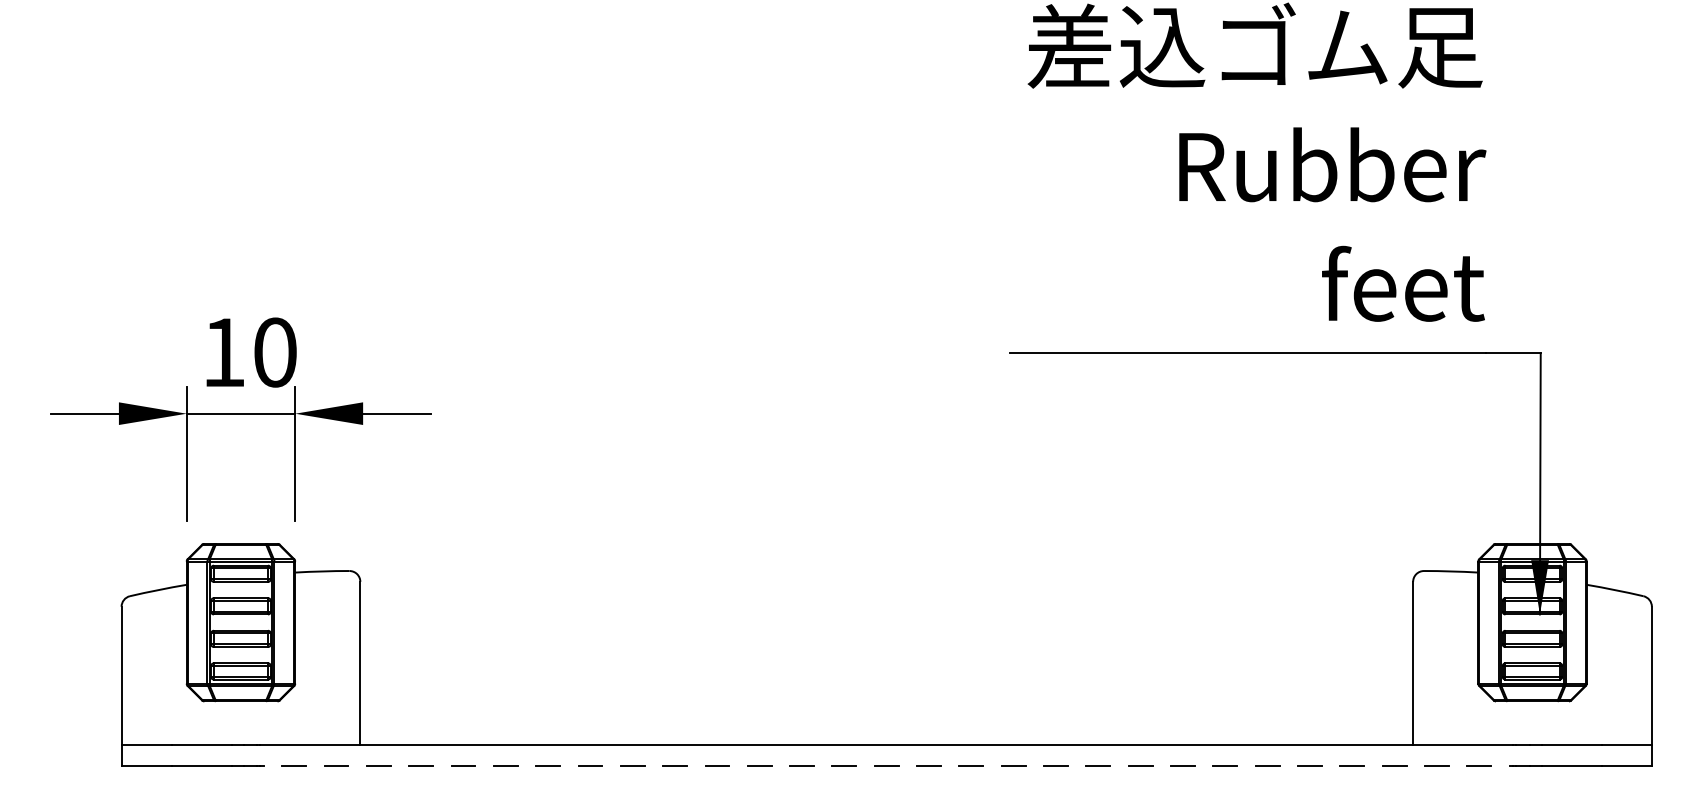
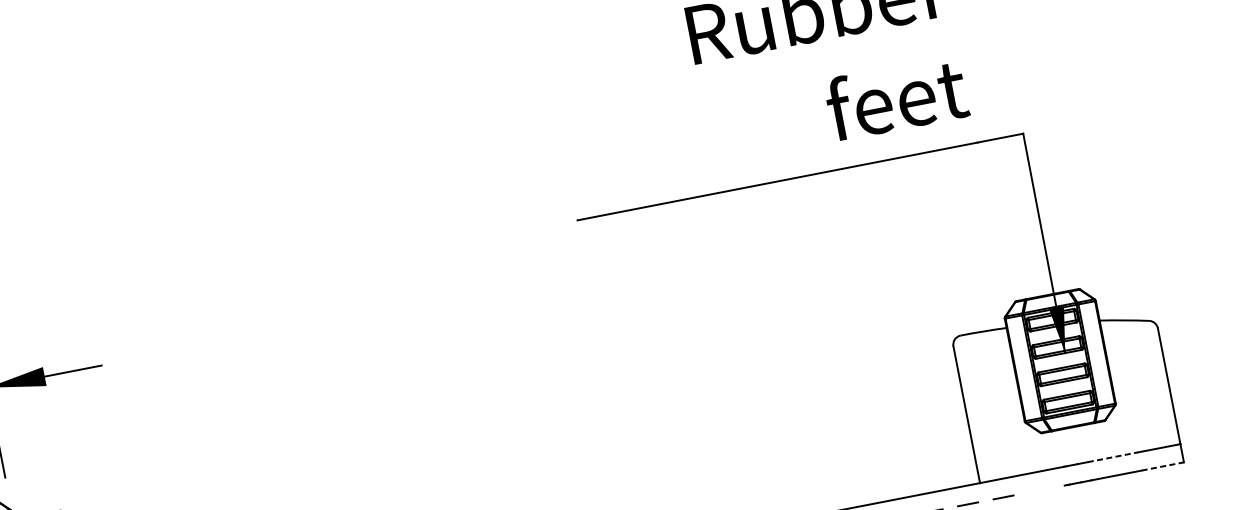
line: (1571, 744) -> (1112, 457), solid -> dashed
line: (1478, 765) -> (1038, 489), removed
line: (1627, 766) -> (1163, 466), solid -> dashed

